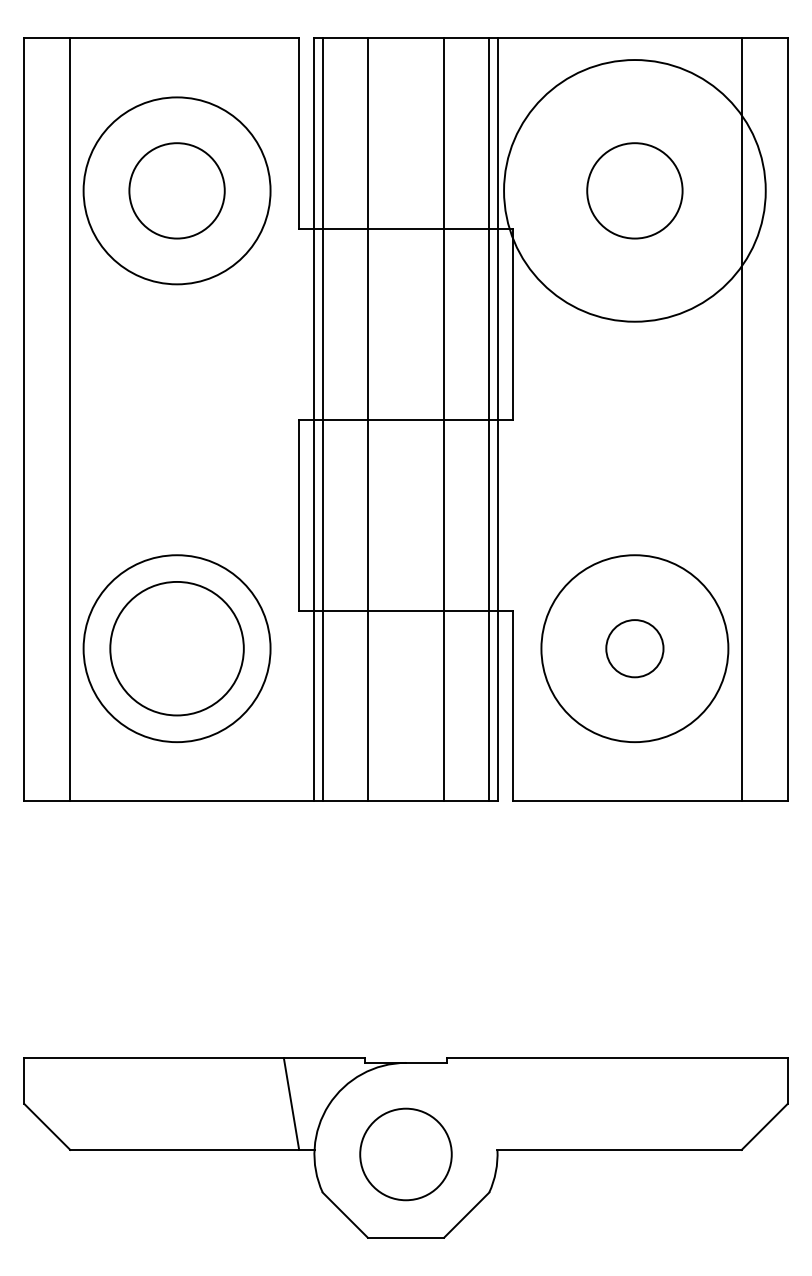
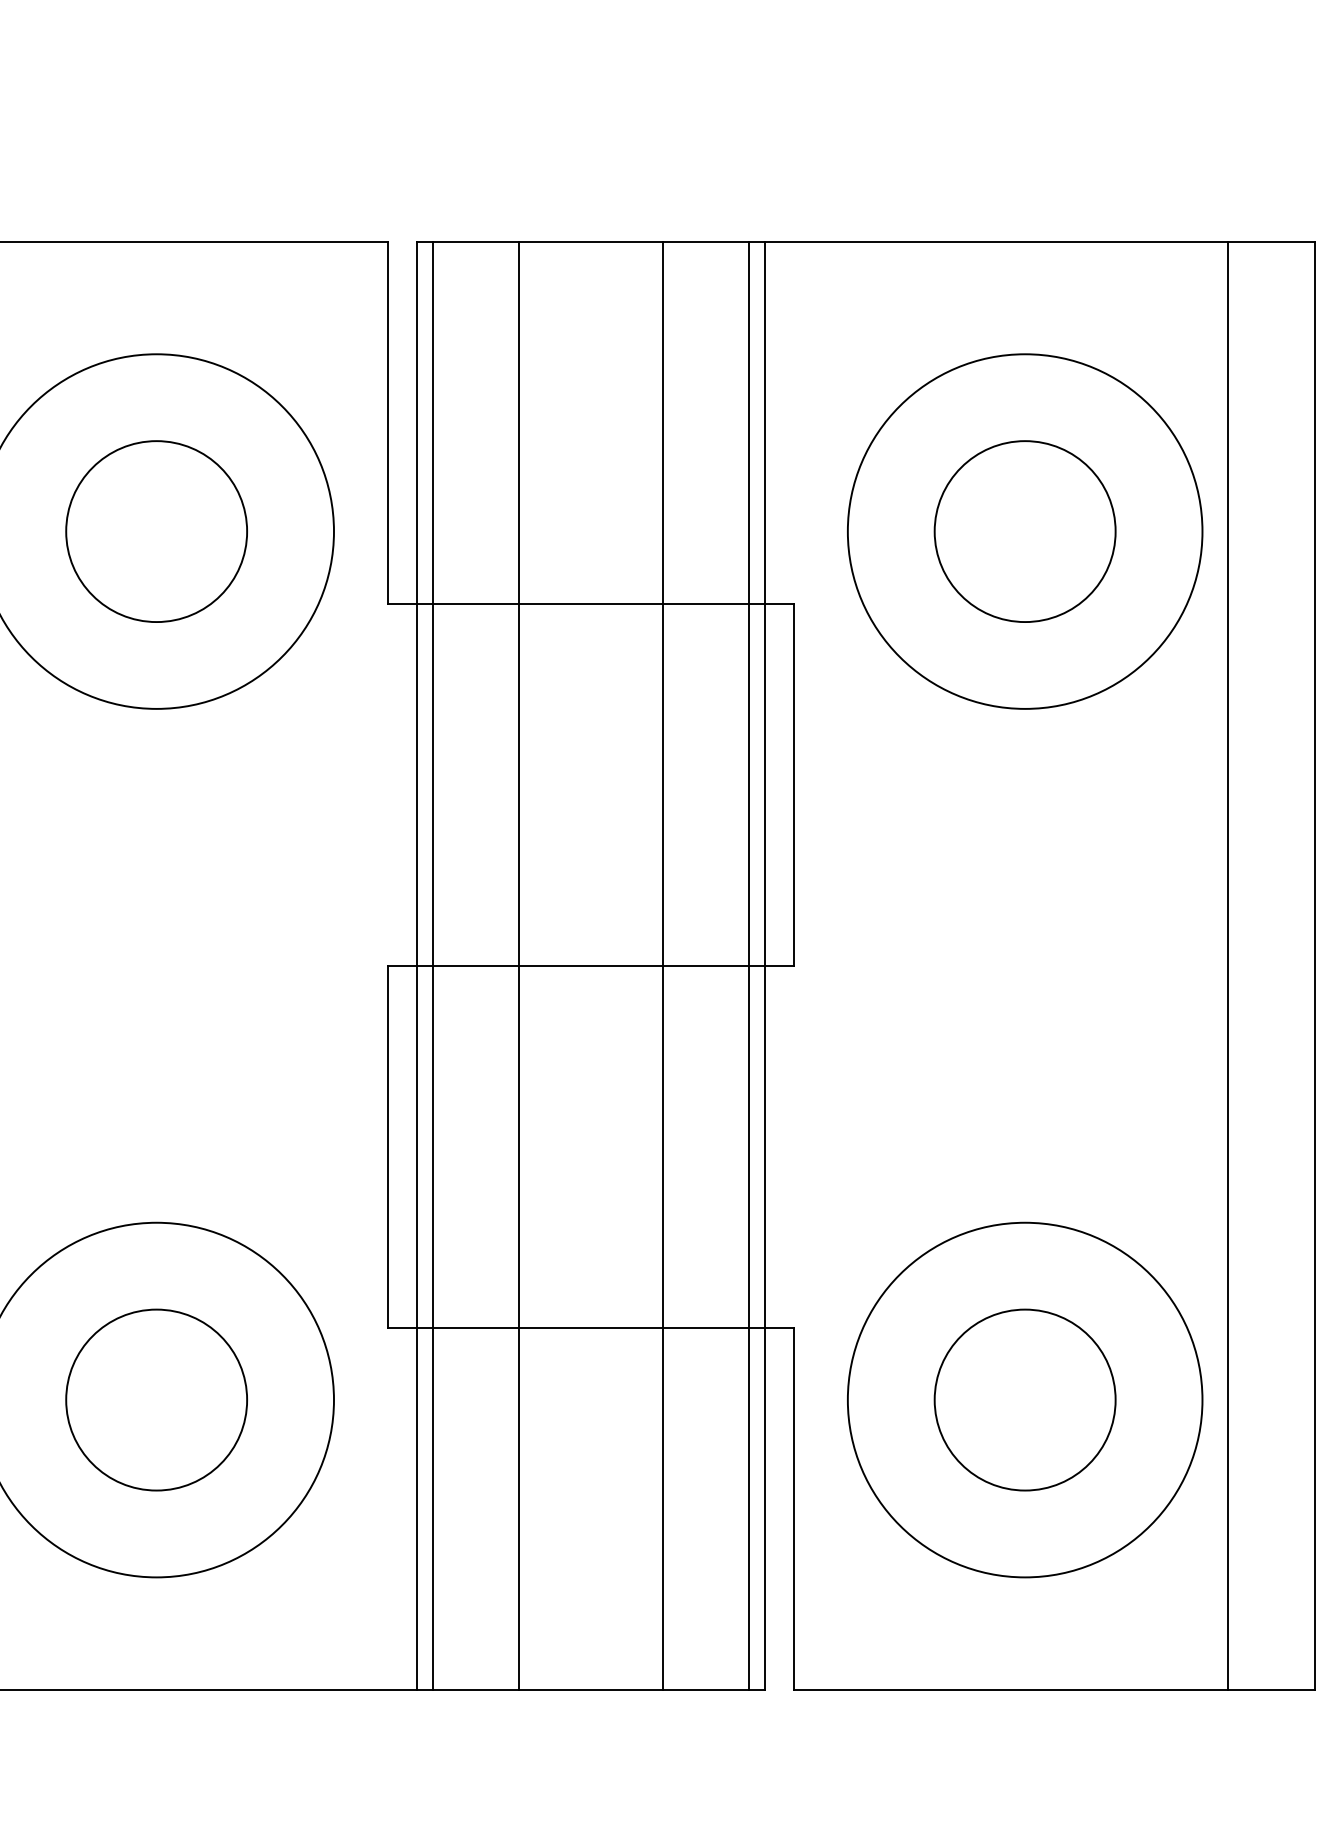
circle: (634, 190) -> (1024, 530), size x0.71
circle: (176, 648) -> (155, 1399), size x0.71
circle: (634, 648) -> (1024, 1399), size x1.67

